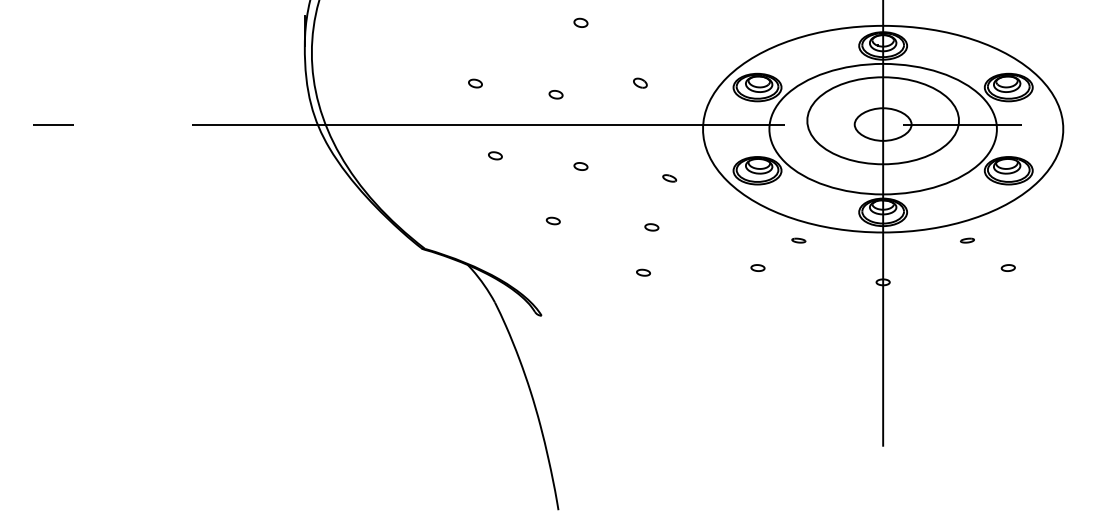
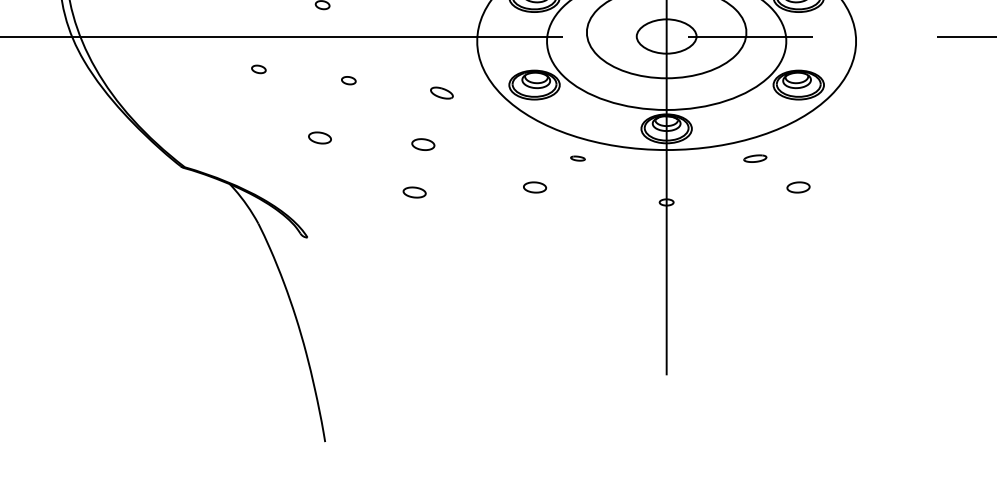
part: (669, 178) -> (441, 93), size x1.6
part: (552, 220) -> (318, 137), size x1.6
part: (651, 227) -> (423, 144), size x1.6
part: (967, 240) -> (755, 158), size x1.6
part: (757, 267) -> (534, 186), size x1.6
part: (1007, 267) -> (797, 186), size x1.6
part: (643, 272) -> (414, 192), size x1.6

